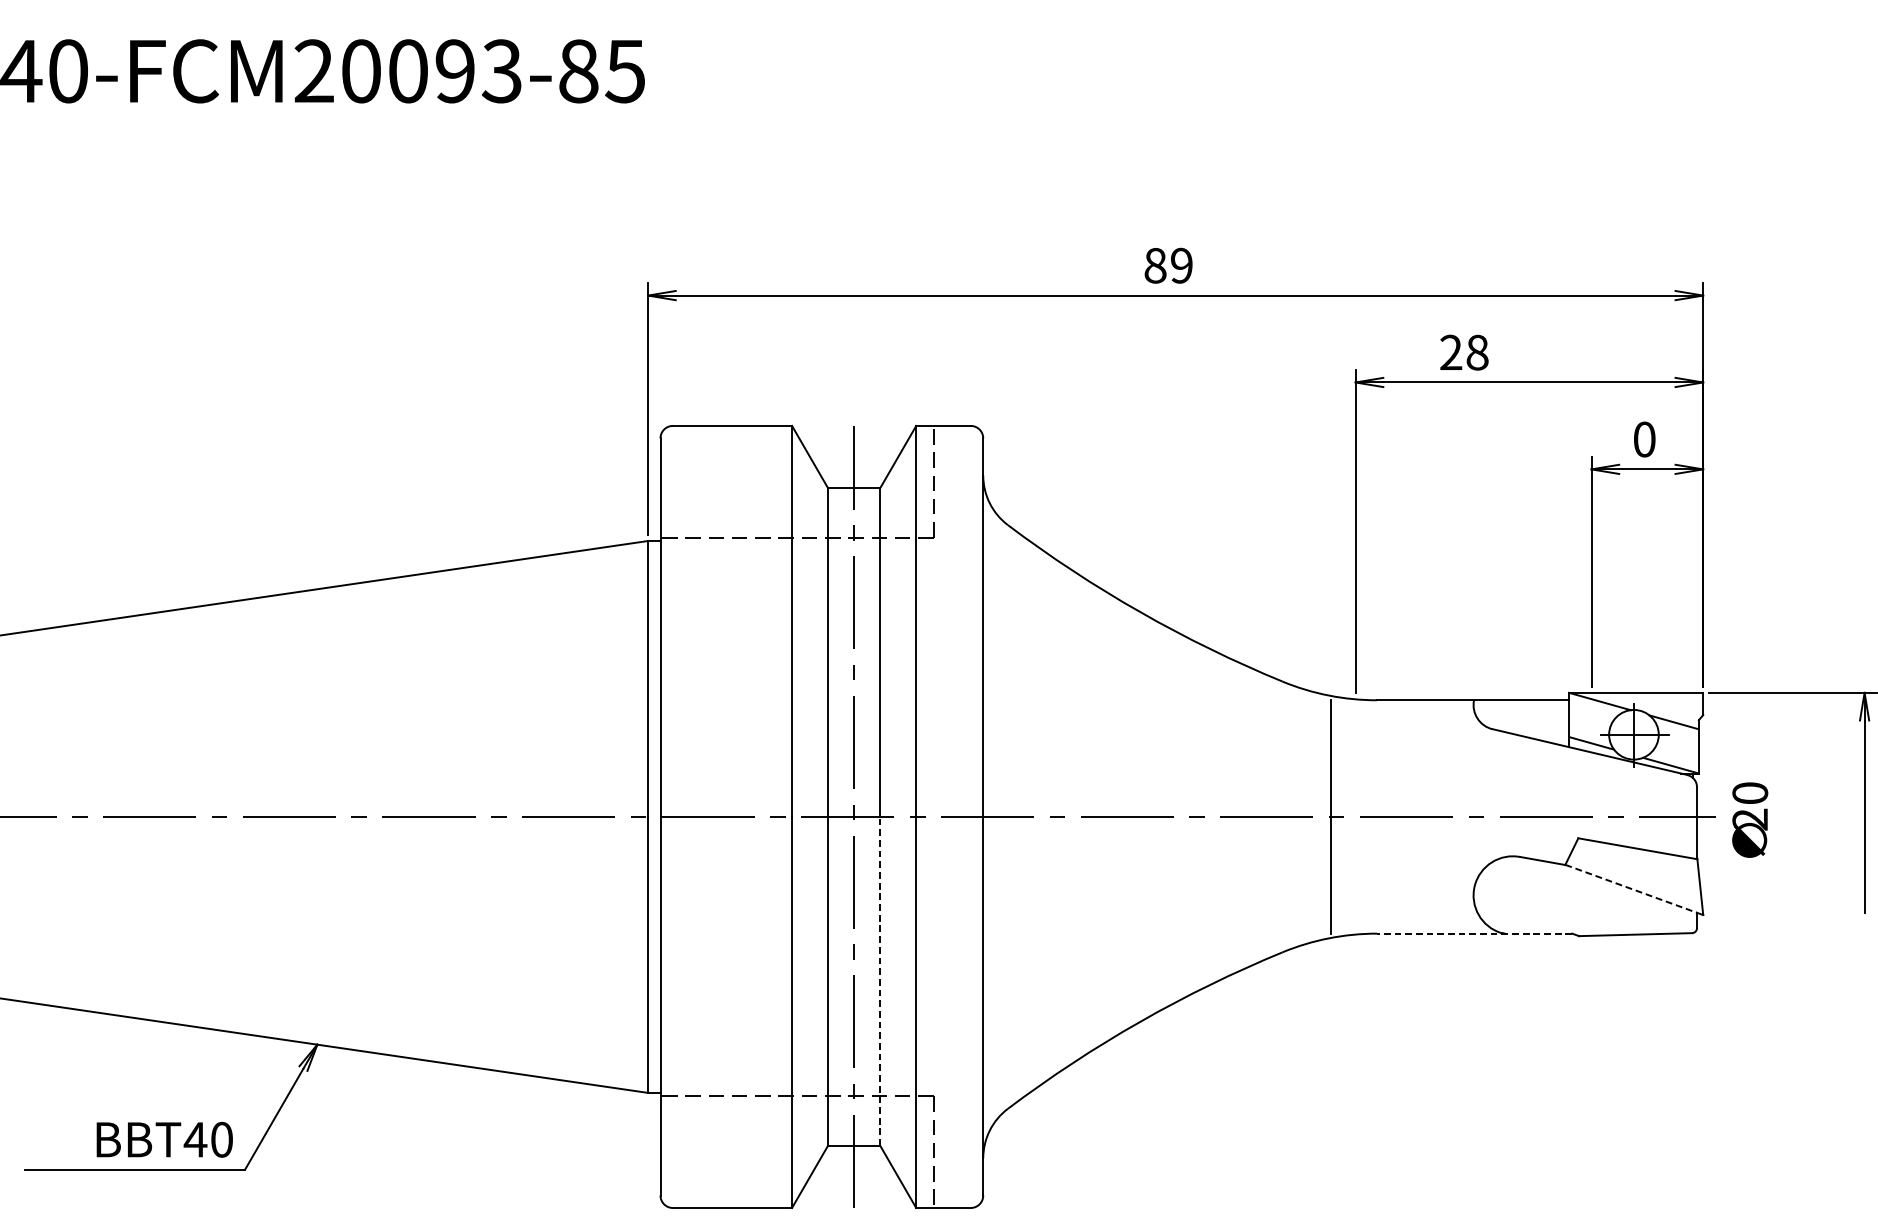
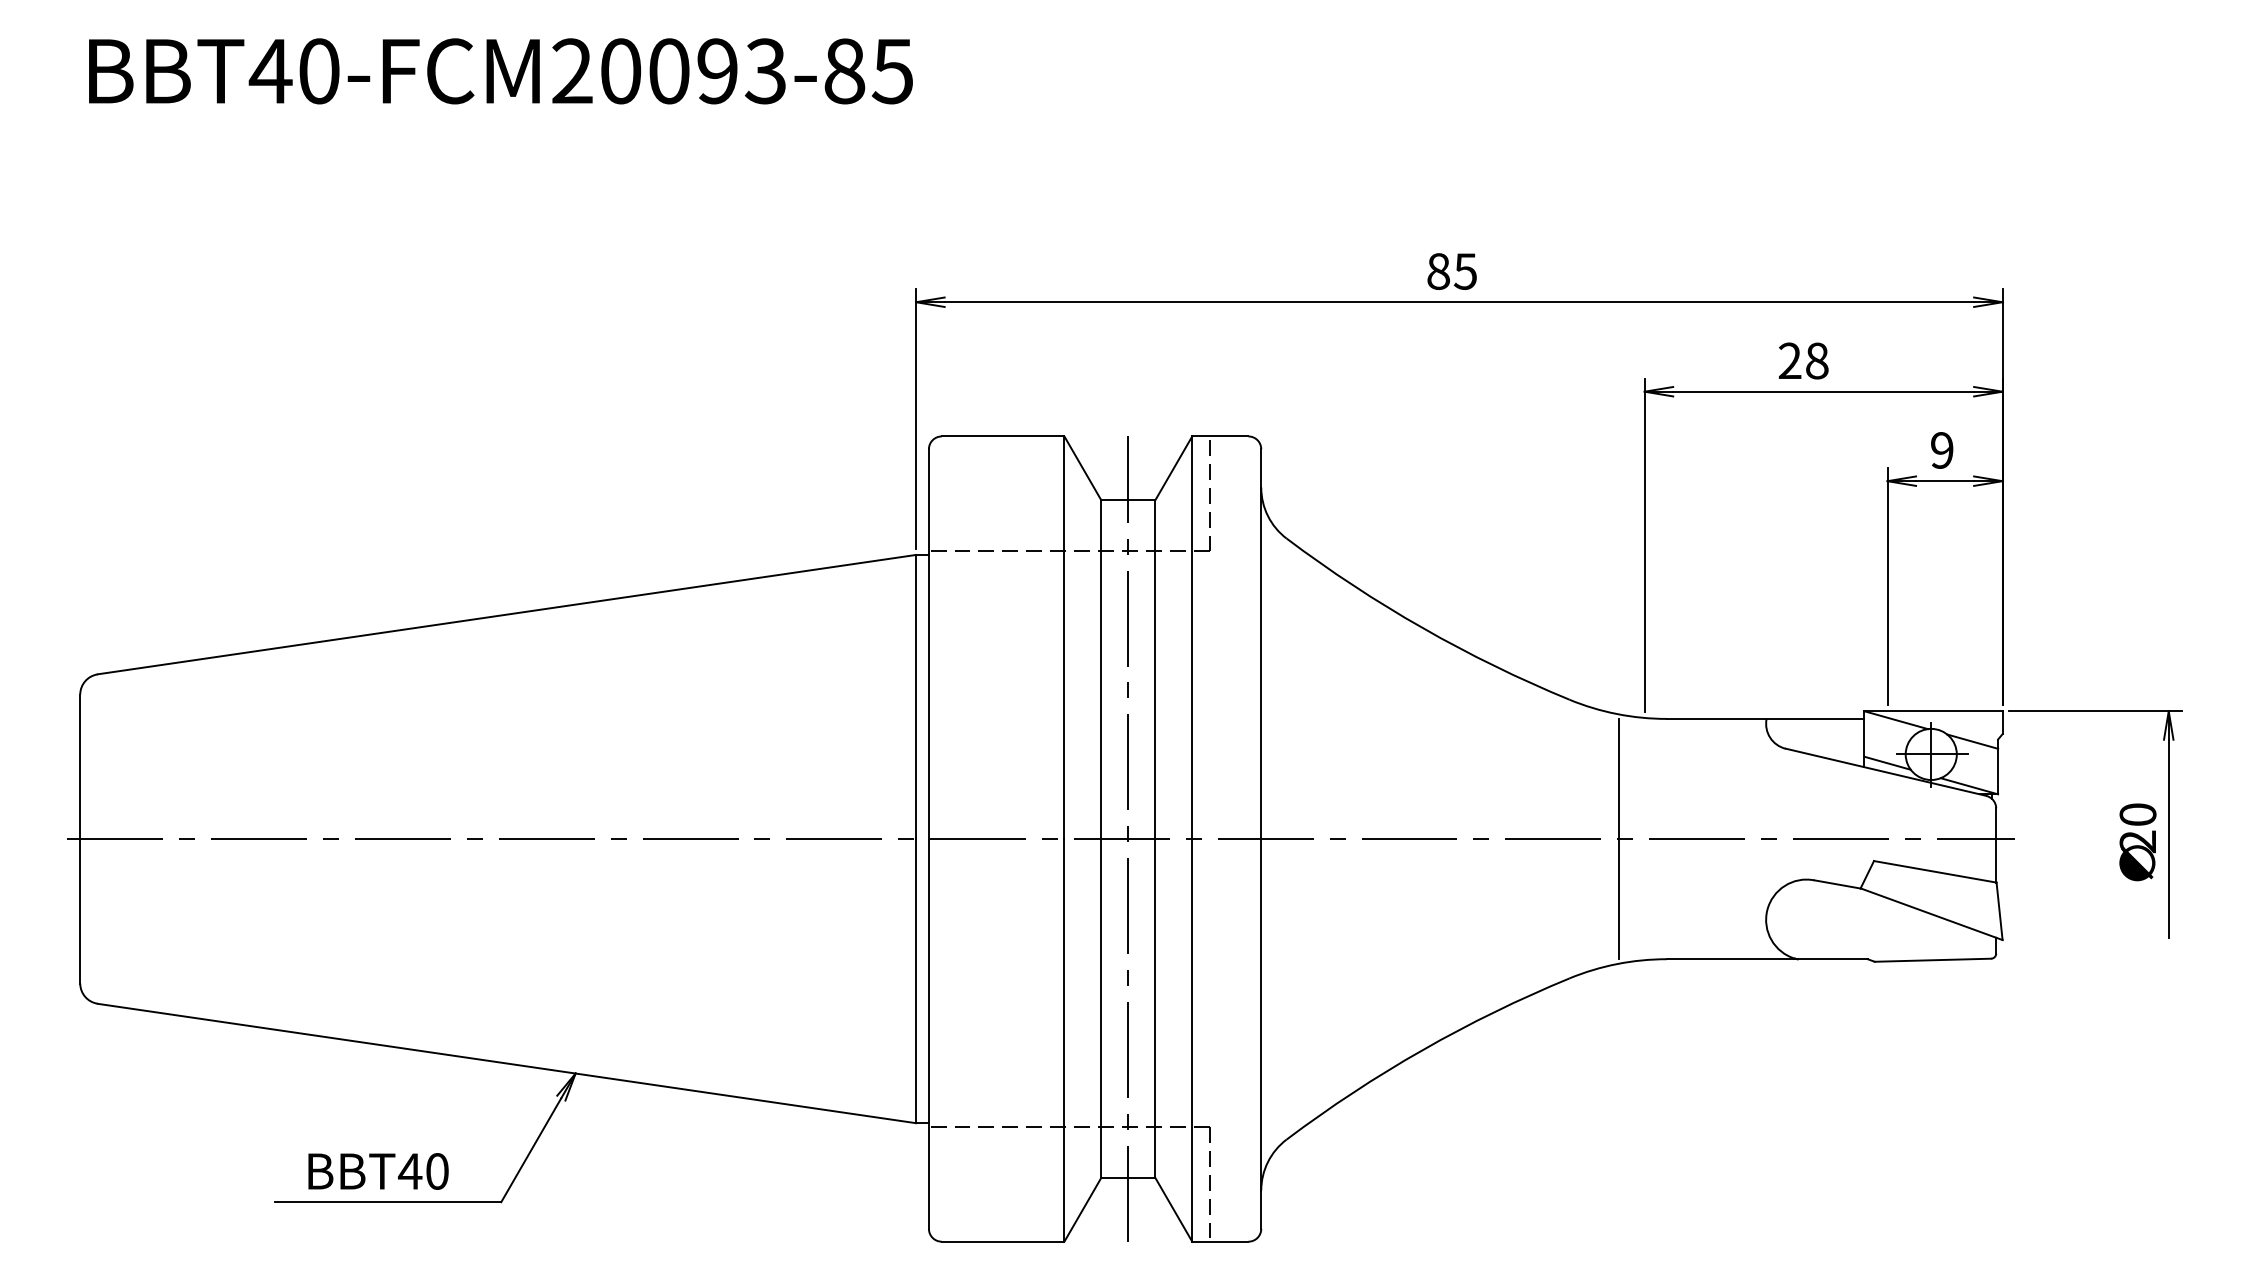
text: (1180, 265) -> (1464, 271), 89 -> 85
text: (1464, 352) -> (1803, 360), moved
text: (1644, 439) -> (1942, 450), 0 -> 9
text: (1749, 820) -> (2137, 842), moved
line: (1631, 889) -> (1928, 913), dashed -> solid
line: (1474, 933) -> (1767, 959), dashed -> solid
line: (880, 980) -> (1155, 1007), dashed -> solid
text: (164, 1139) -> (378, 1171), moved

